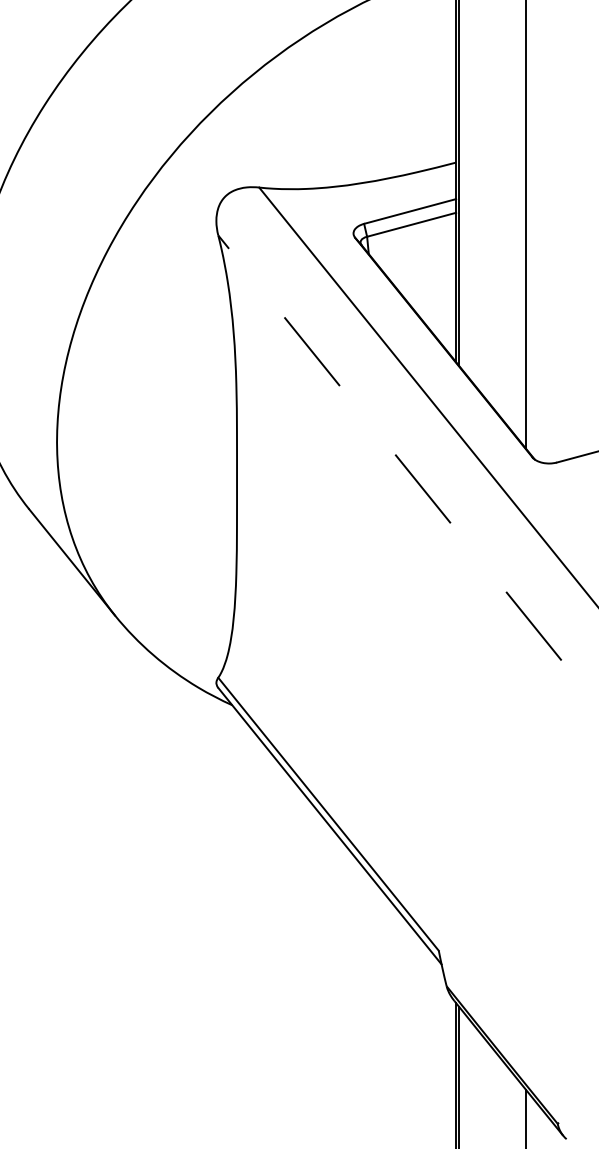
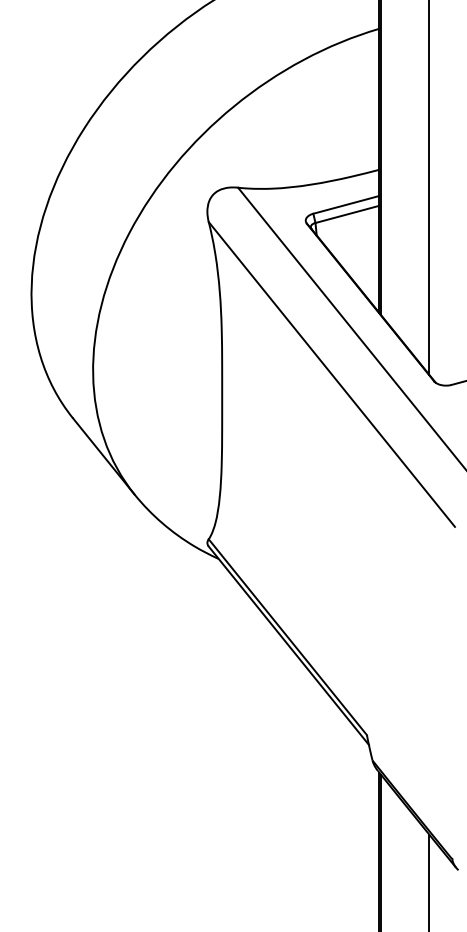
line: (389, 447) -> (331, 374), dashed -> solid

